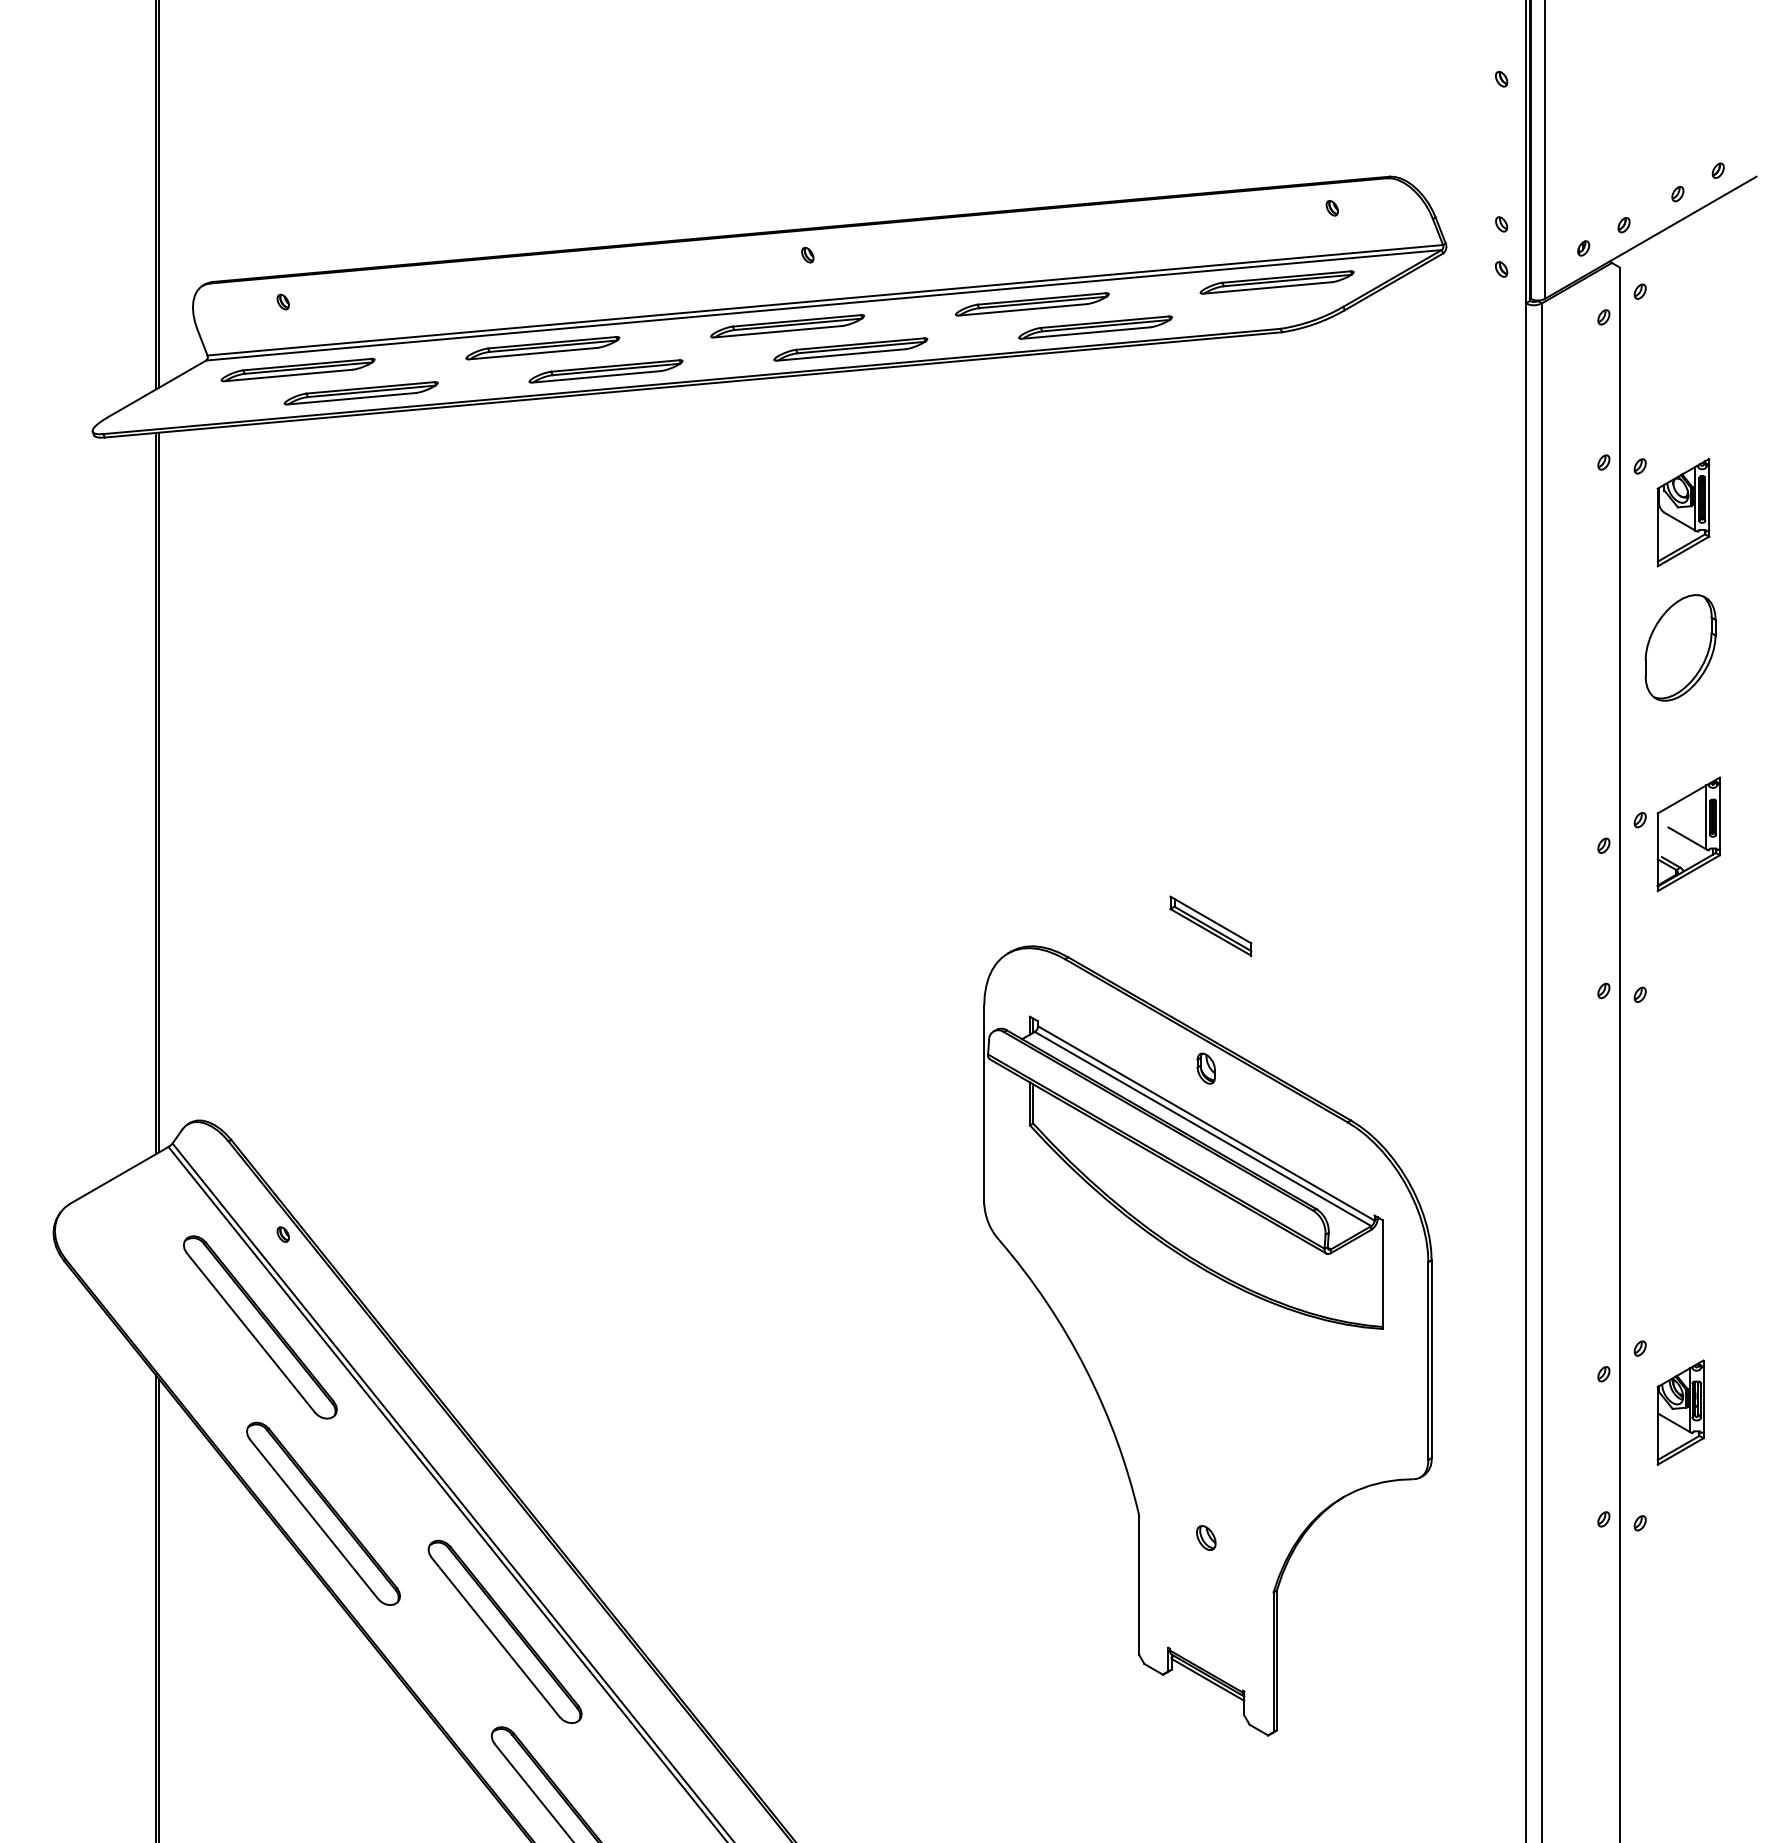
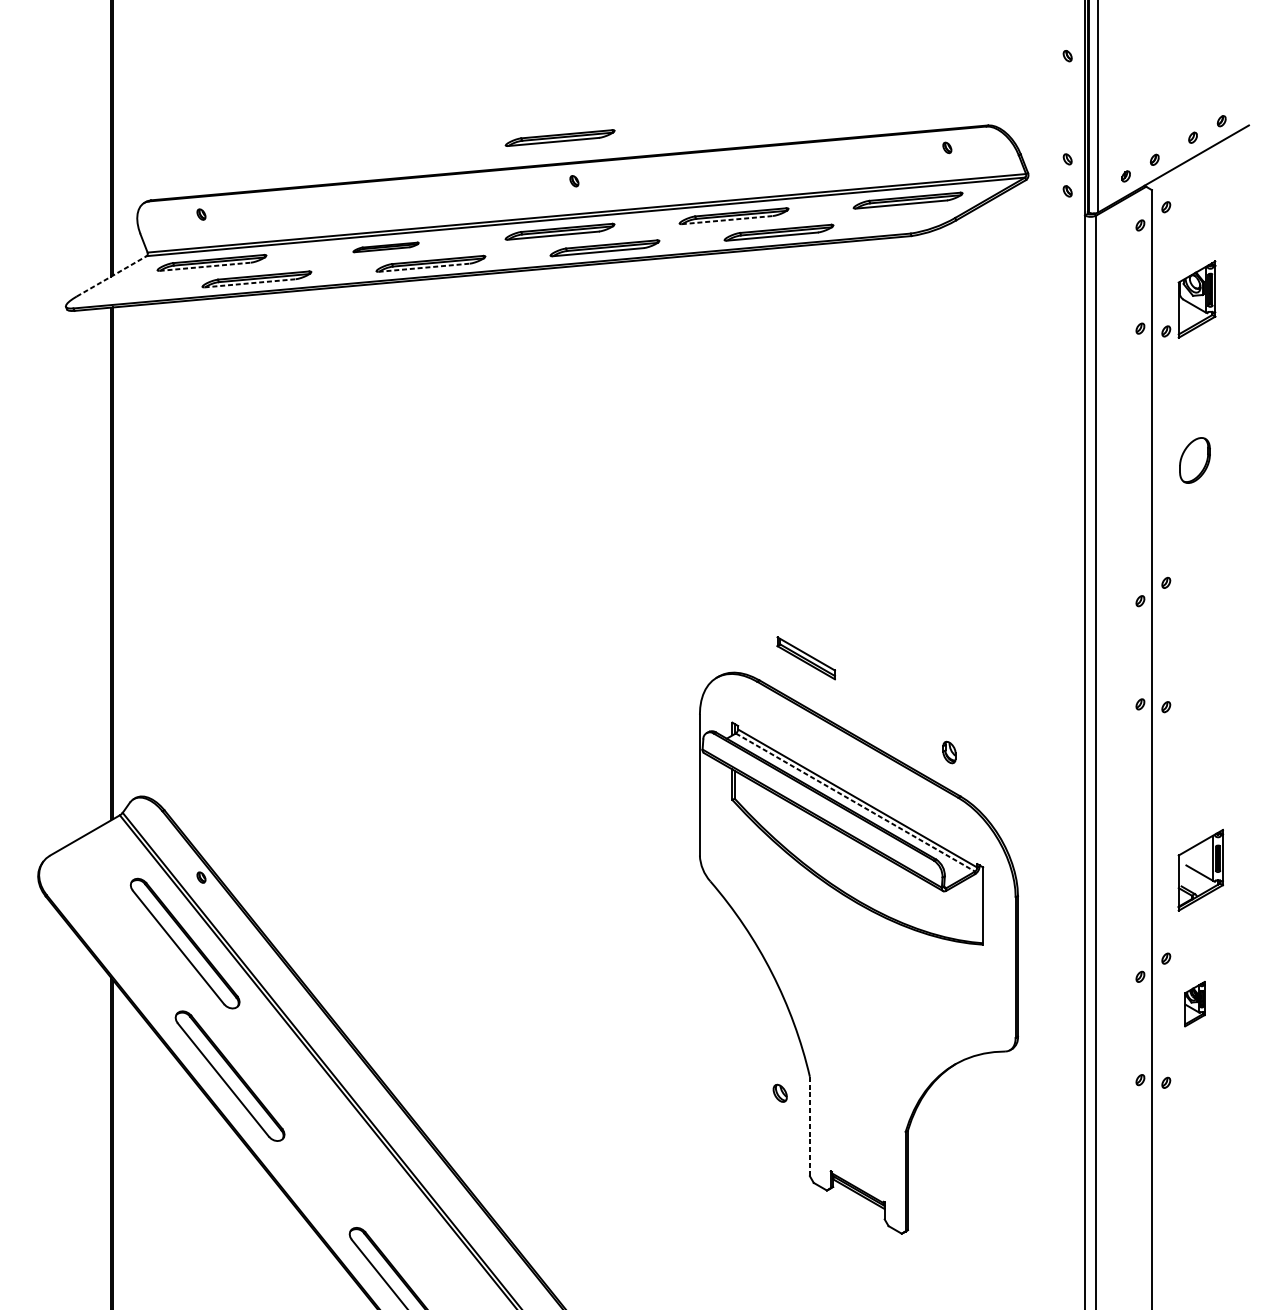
part: (787, 194) -> (559, 138), added
line: (1023, 309) -> (727, 219), solid -> dashed
part: (542, 348) -> (385, 247), size x0.6
line: (289, 375) -> (205, 266), solid -> dashed
line: (597, 376) -> (424, 267), solid -> dashed
line: (157, 388) -> (112, 276), solid -> dashed
line: (352, 398) -> (250, 283), solid -> dashed
part: (1683, 512) -> (1197, 299), moved
part: (1680, 647) -> (1194, 460), size x0.6
part: (1688, 834) -> (1200, 870), moved
part: (1210, 925) -> (805, 657), moved
part: (1205, 1068) -> (948, 752), moved
line: (1203, 1129) -> (855, 802), solid -> dashed
part: (1680, 1412) -> (1194, 1004), size x0.6
part: (1206, 1537) -> (780, 1092), moved
line: (1139, 1584) -> (810, 1126), solid -> dashed
part: (504, 1631) -> (358, 1159), removed

